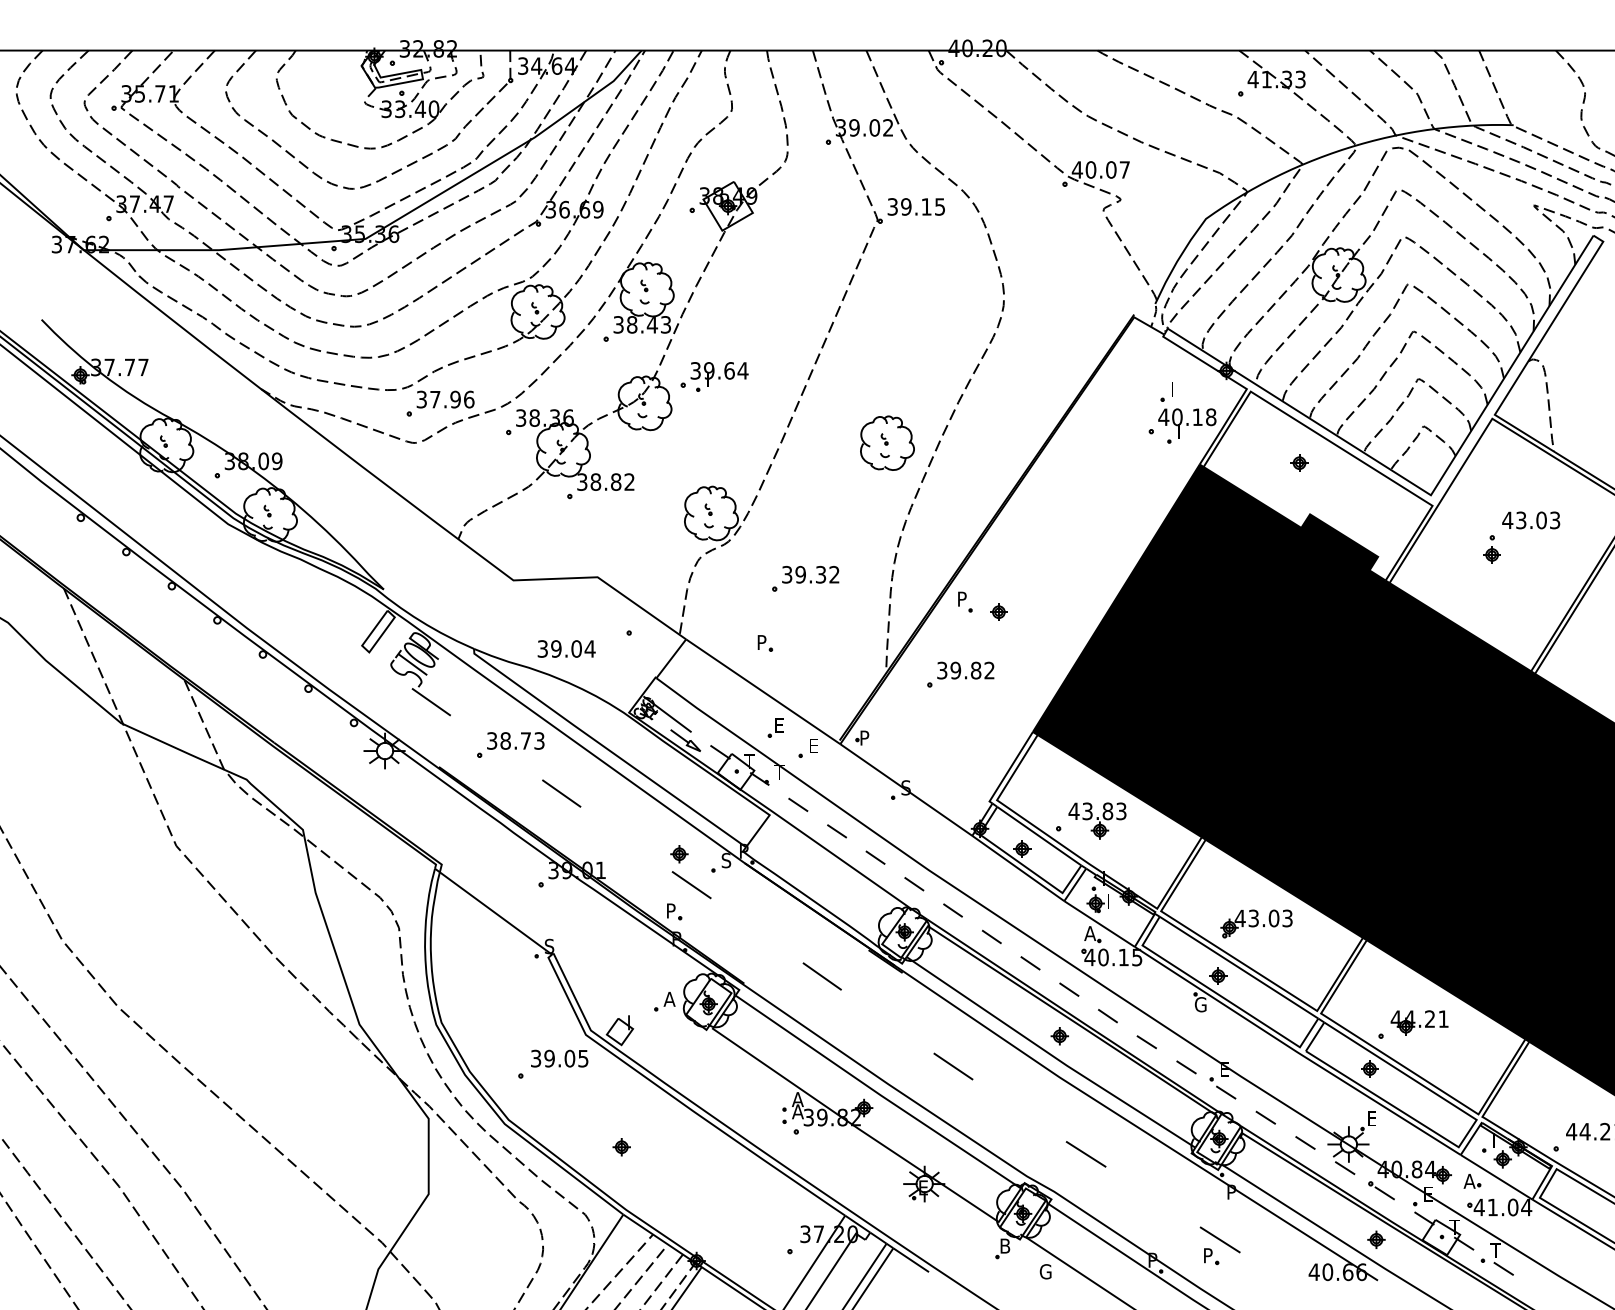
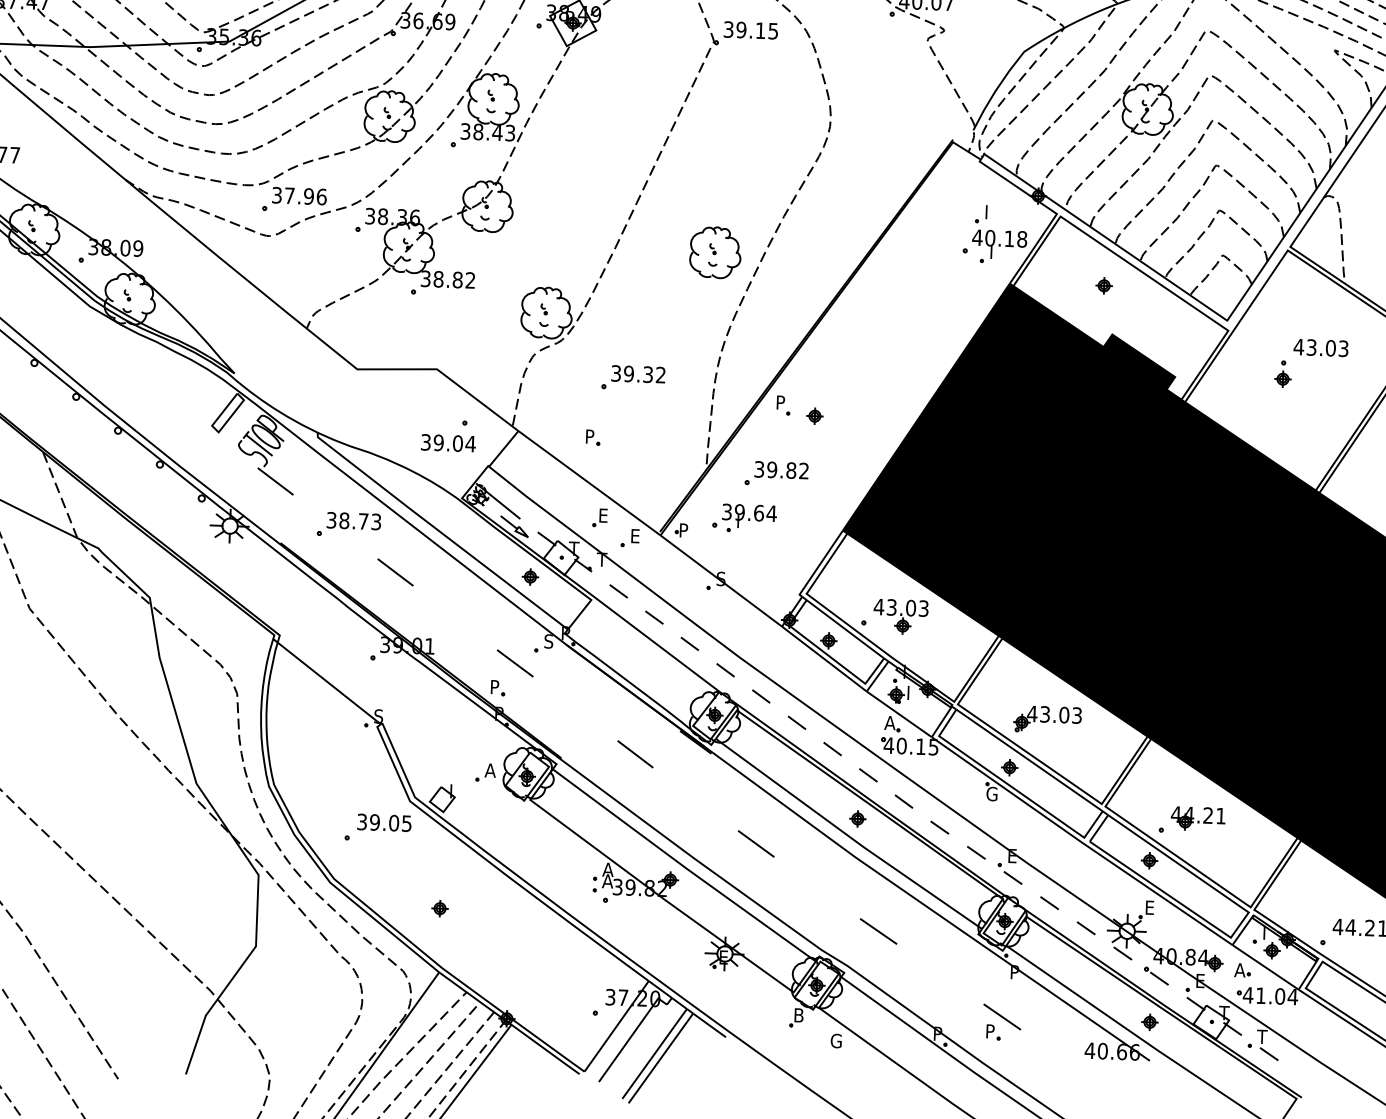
part: (714, 376) -> (744, 517), moved
text: (566, 648) -> (448, 442), moved
text: (1107, 810) -> (910, 607), 43.83 -> 43.03
part: (679, 854) -> (530, 577), moved

